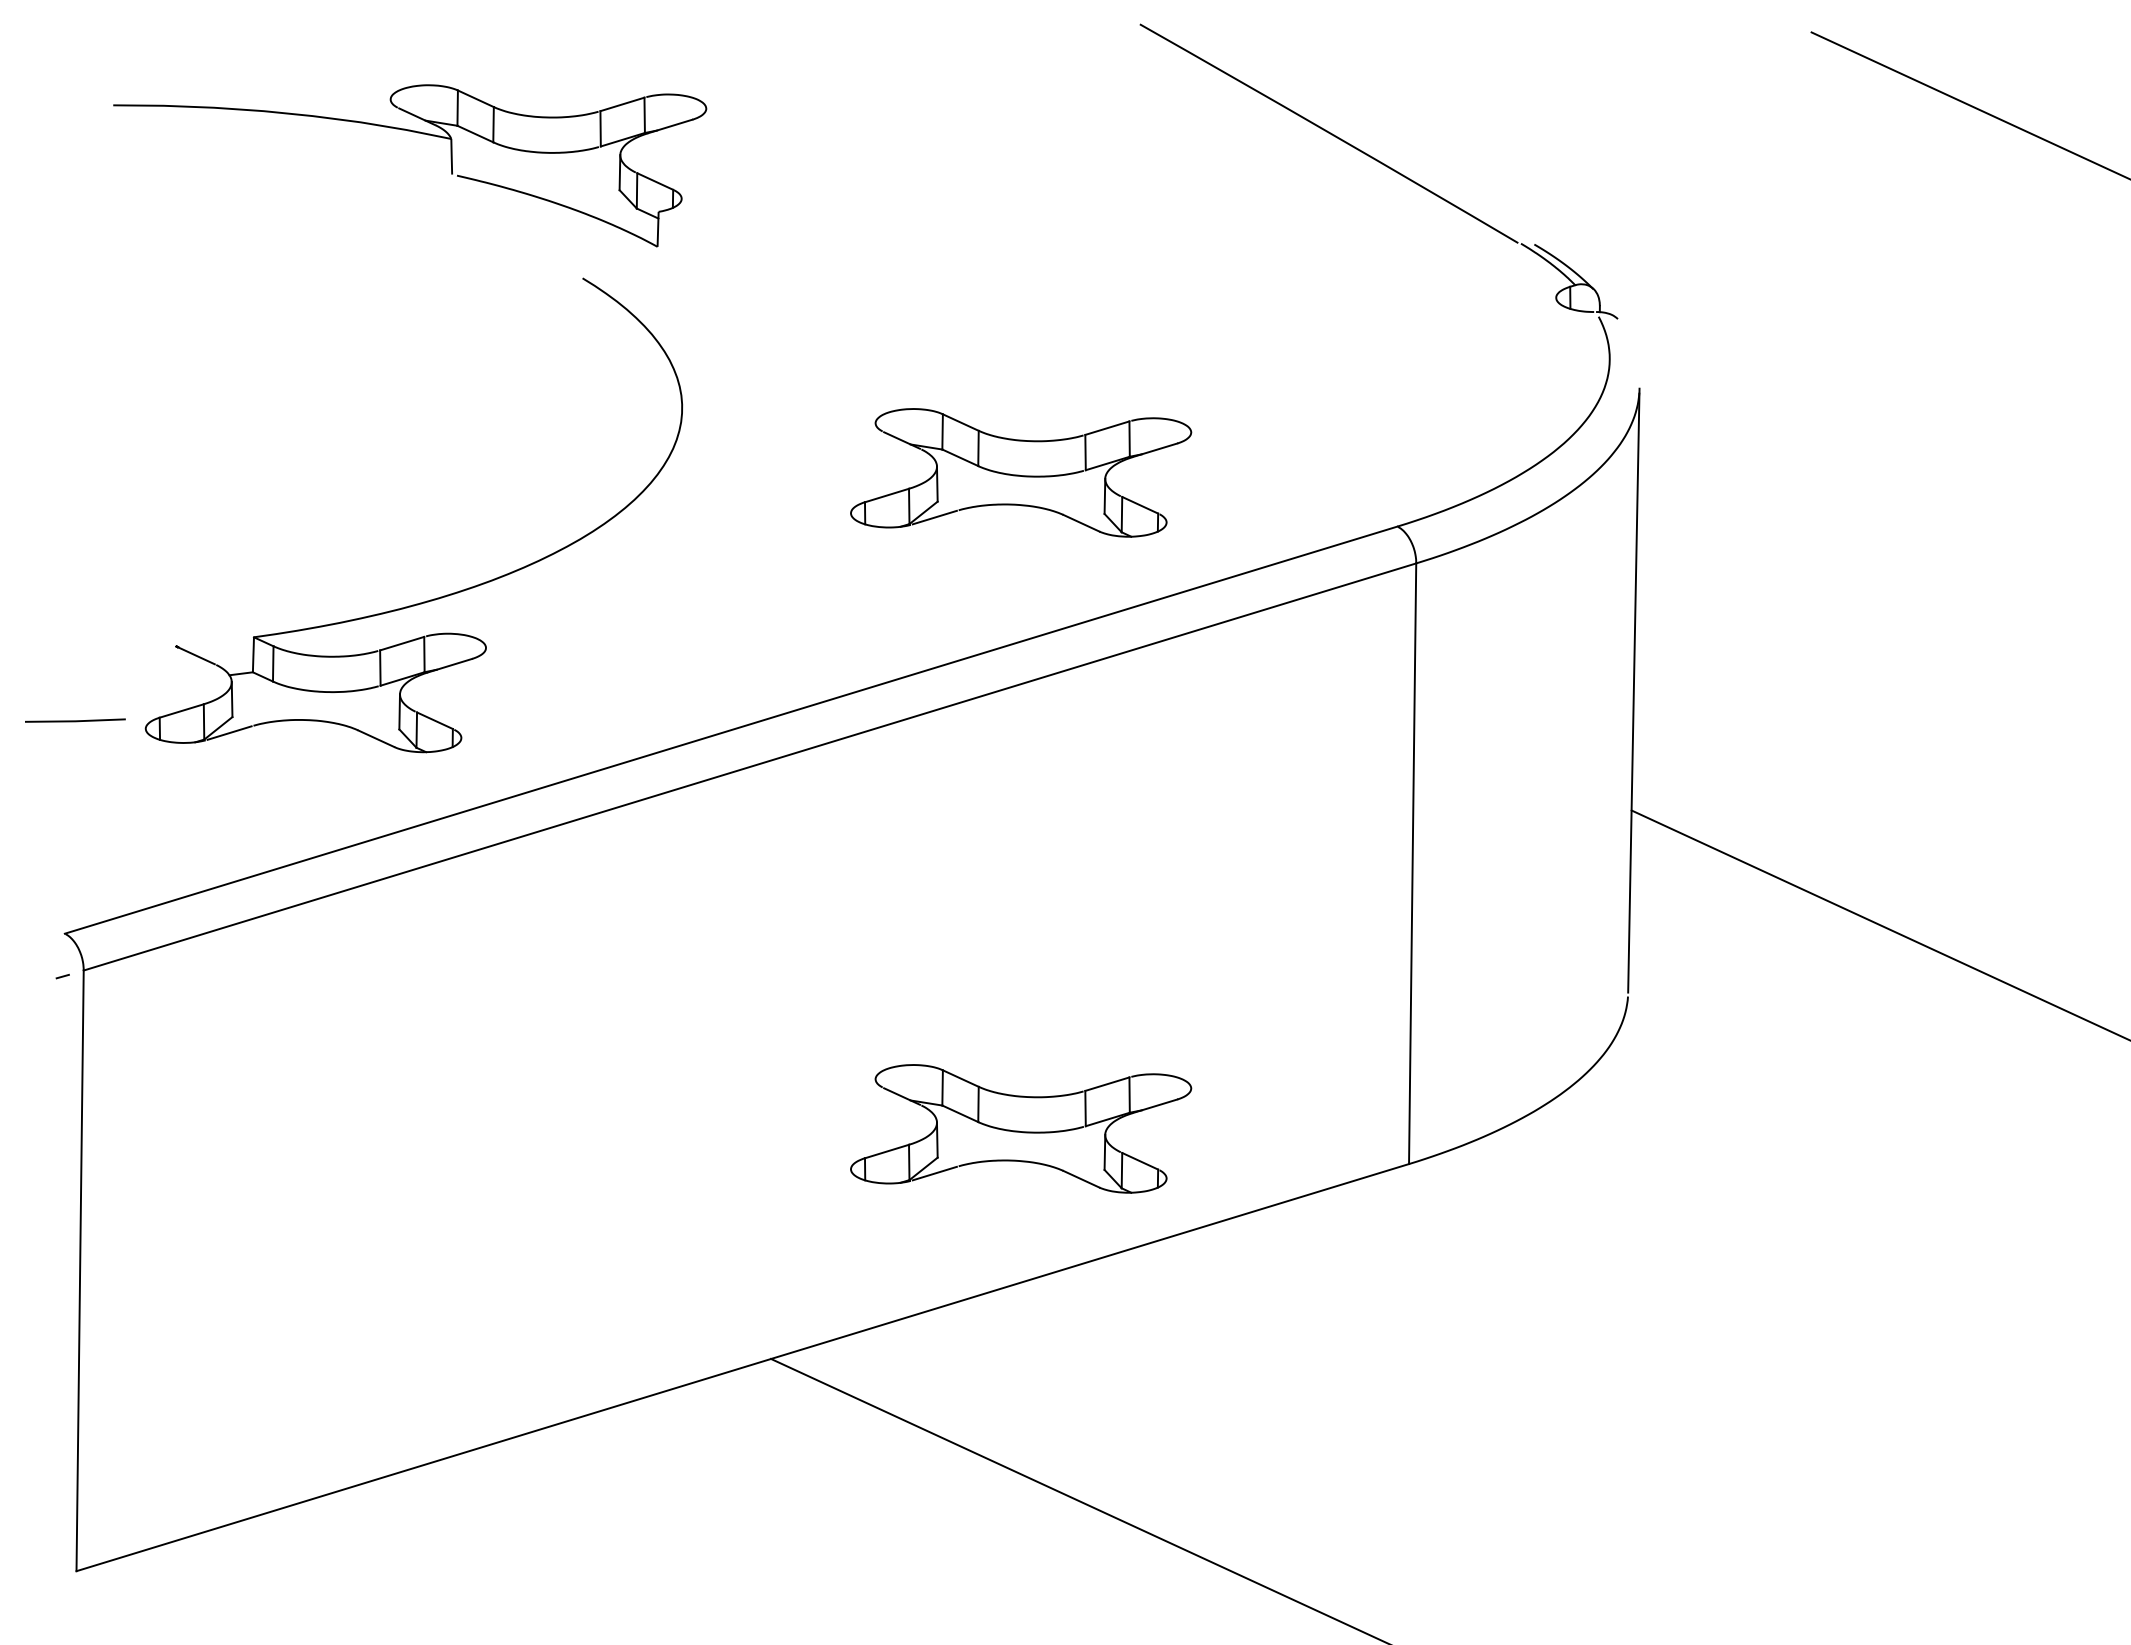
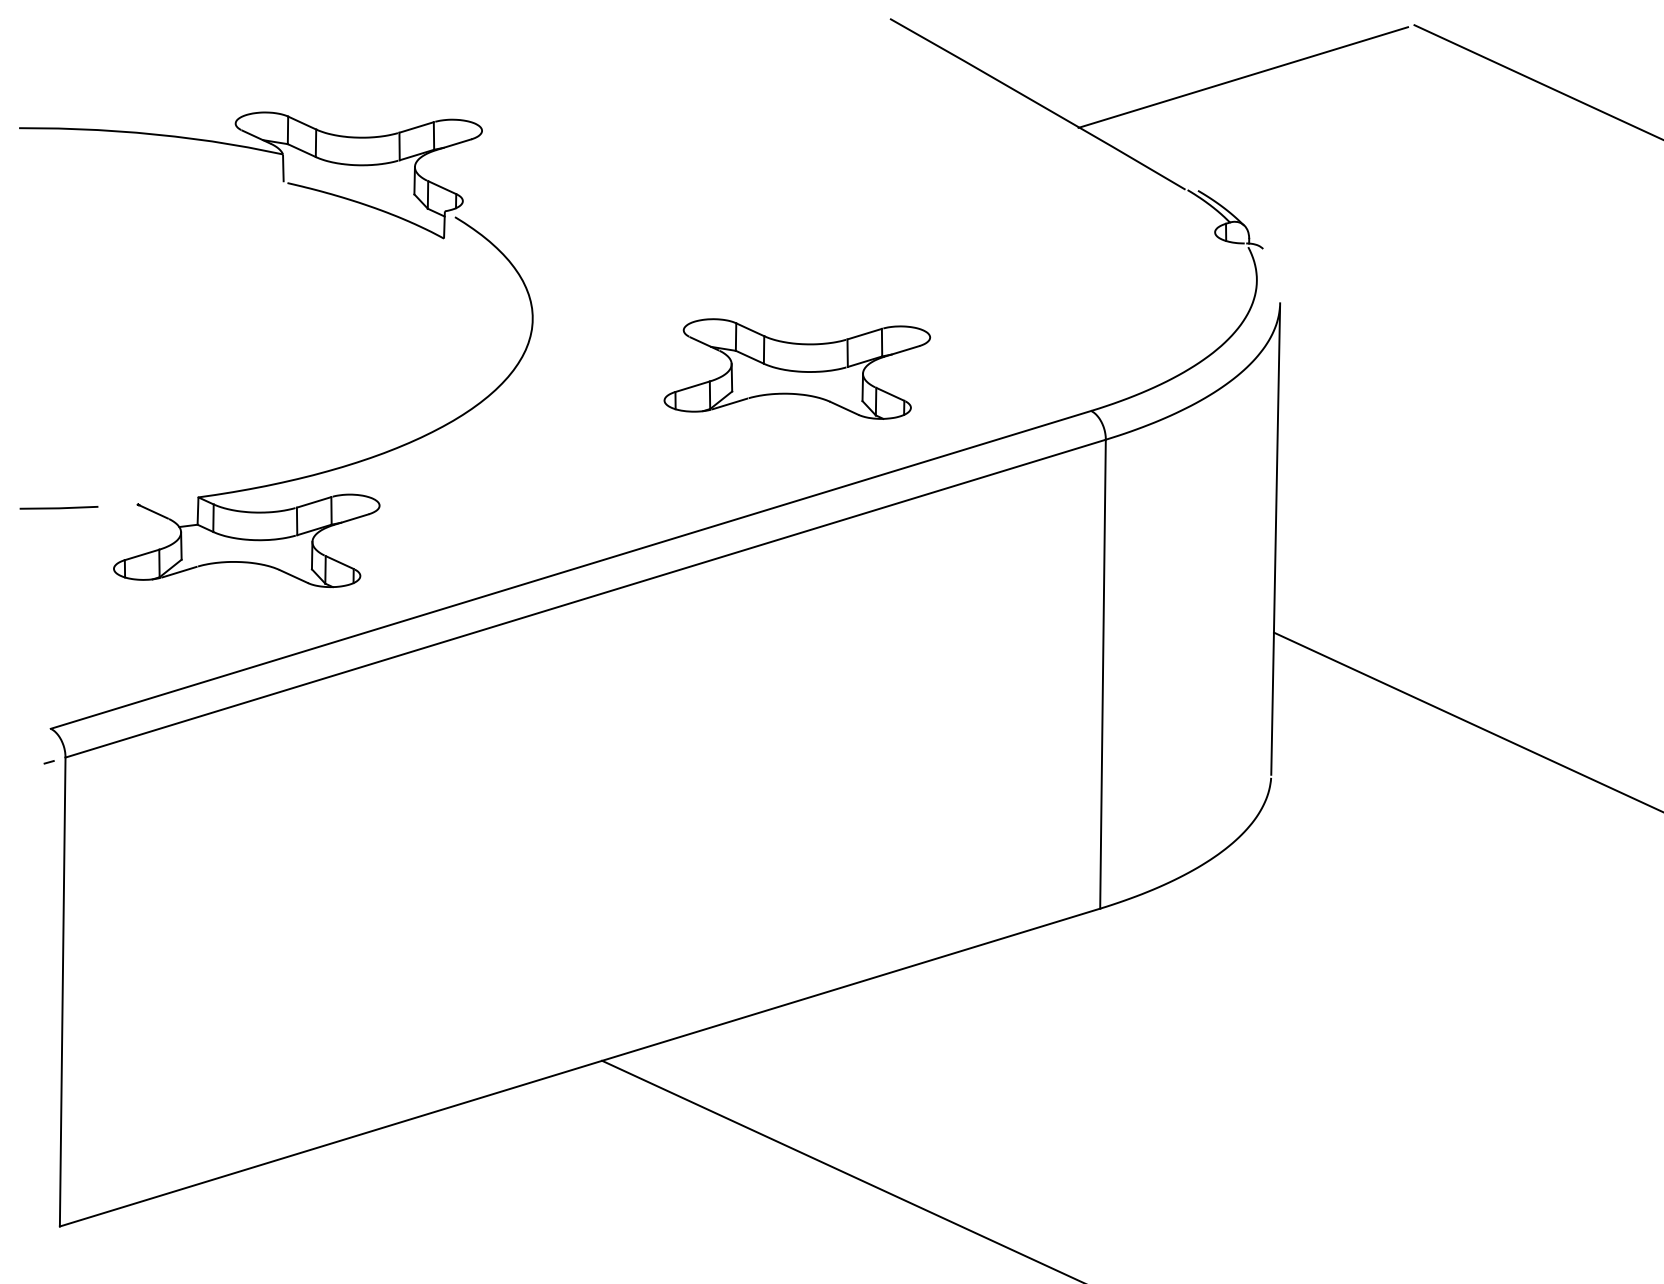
line: (1592, 98) -> (1243, 76), added
part: (417, 133) -> (256, 150), moved
line: (75, 720) -> (59, 507), moved
part: (1021, 1128) -> (797, 880), removed

